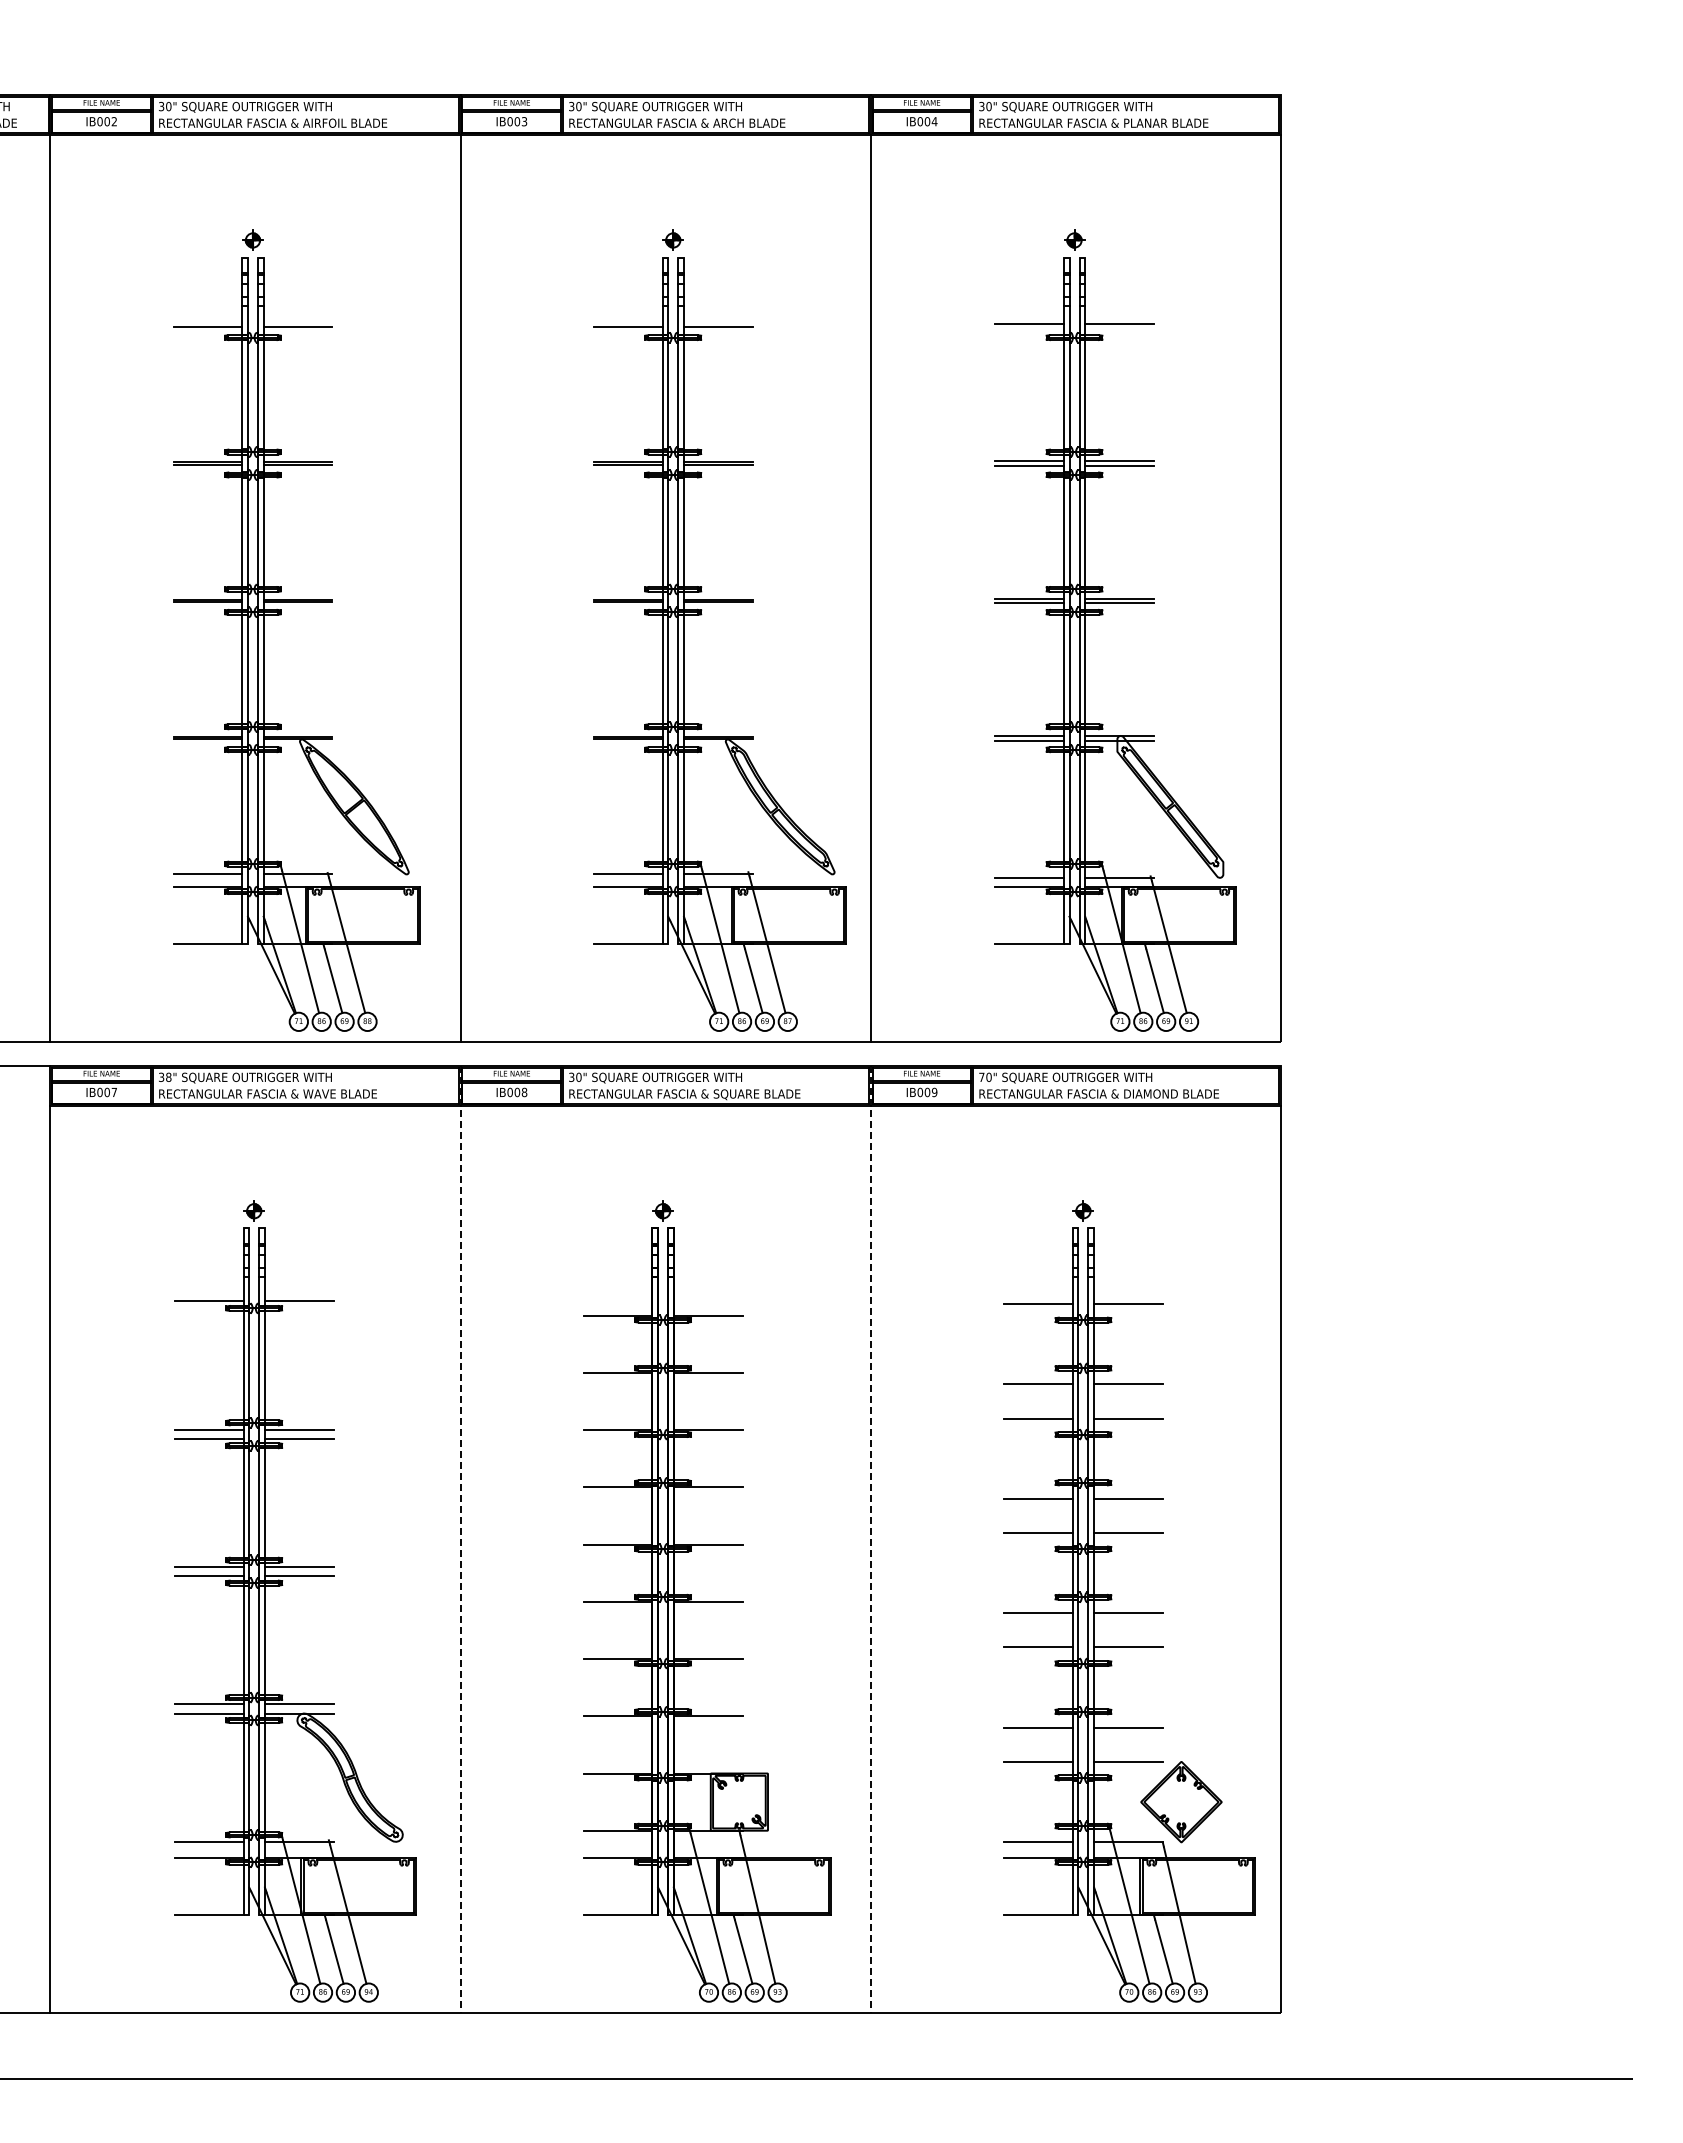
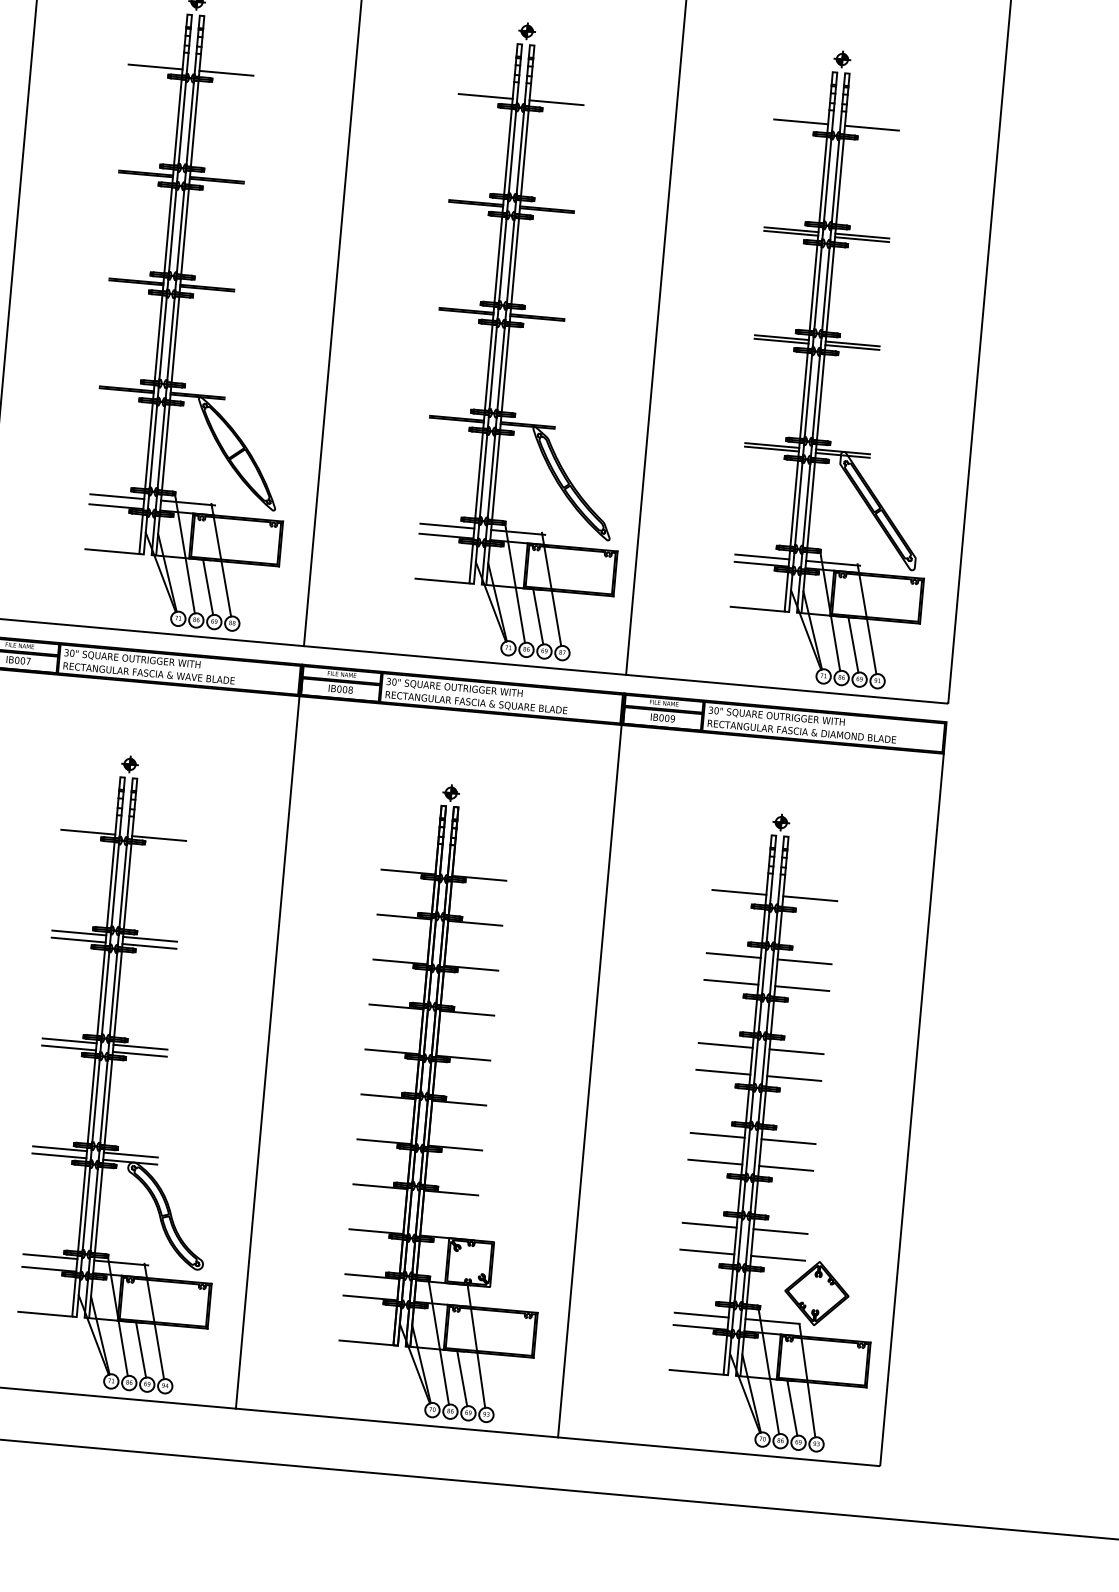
text: (168, 1077) -> (72, 653), 38" -> 30"
text: (981, 1077) -> (710, 710), 70" -> 30"
line: (460, 1539) -> (269, 1036), dashed -> solid
line: (870, 1539) -> (591, 1065), dashed -> solid

